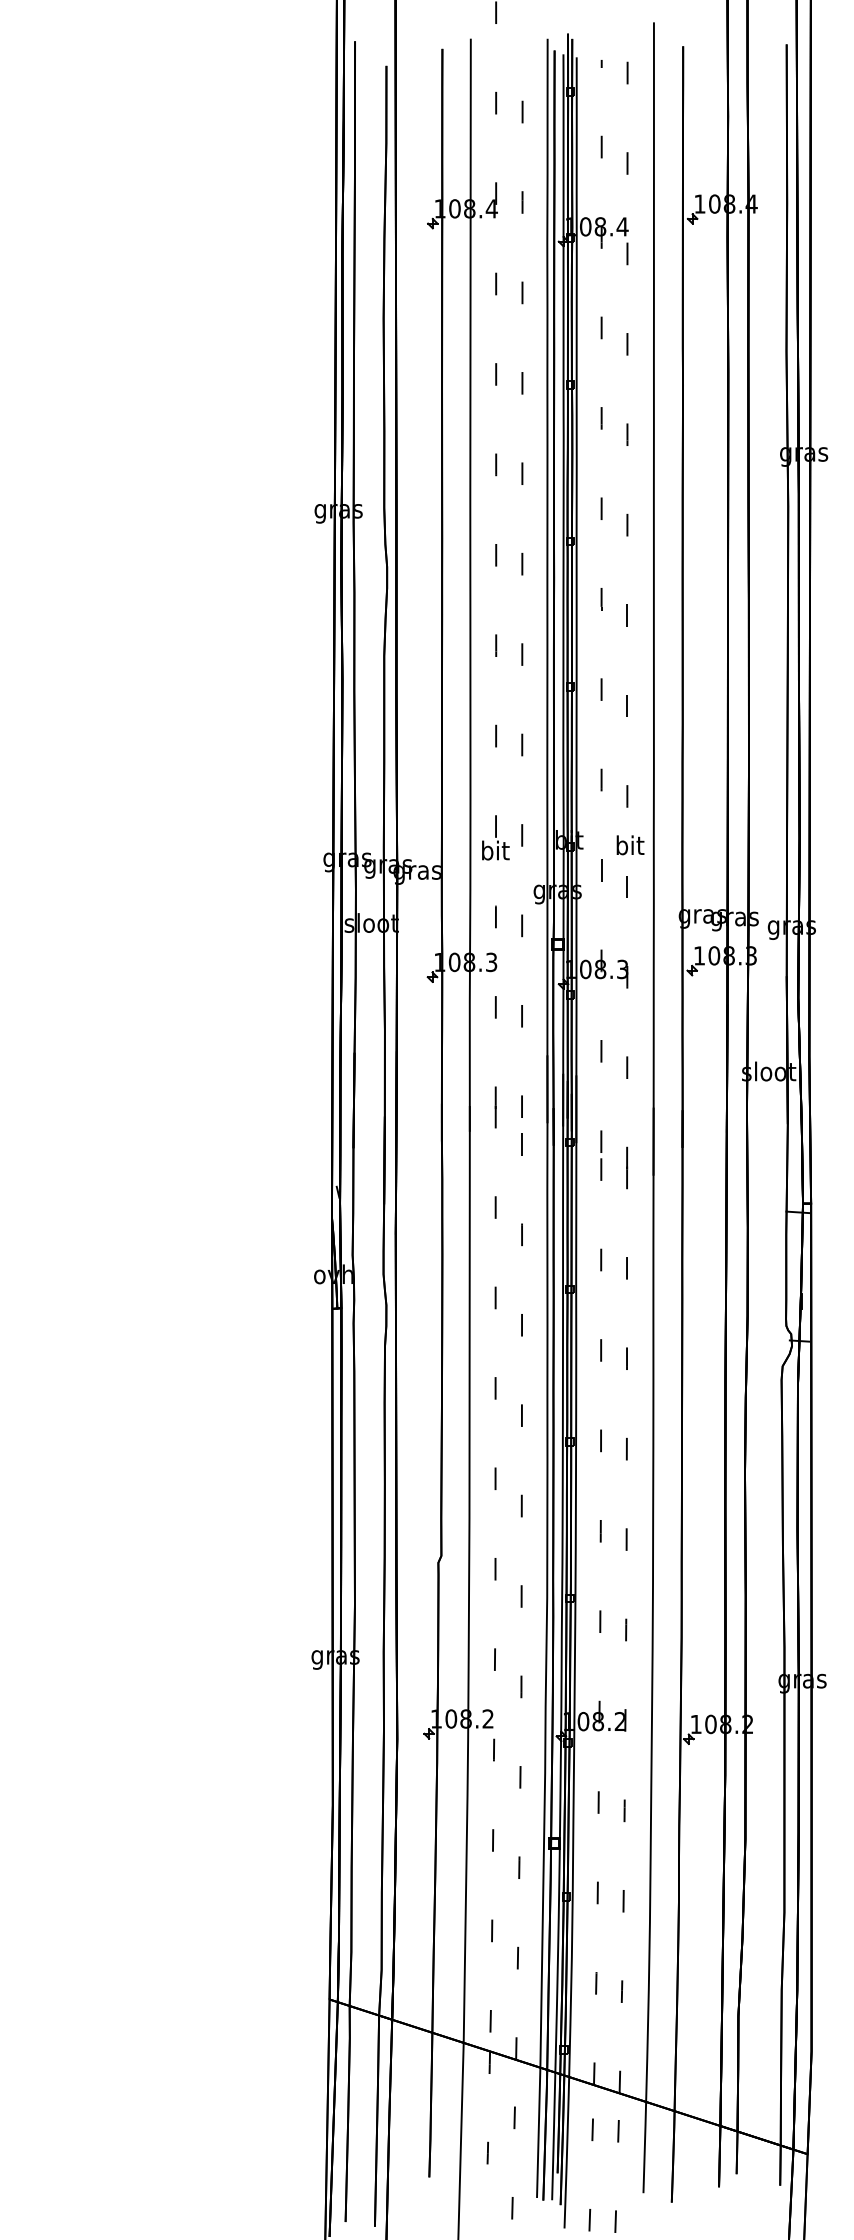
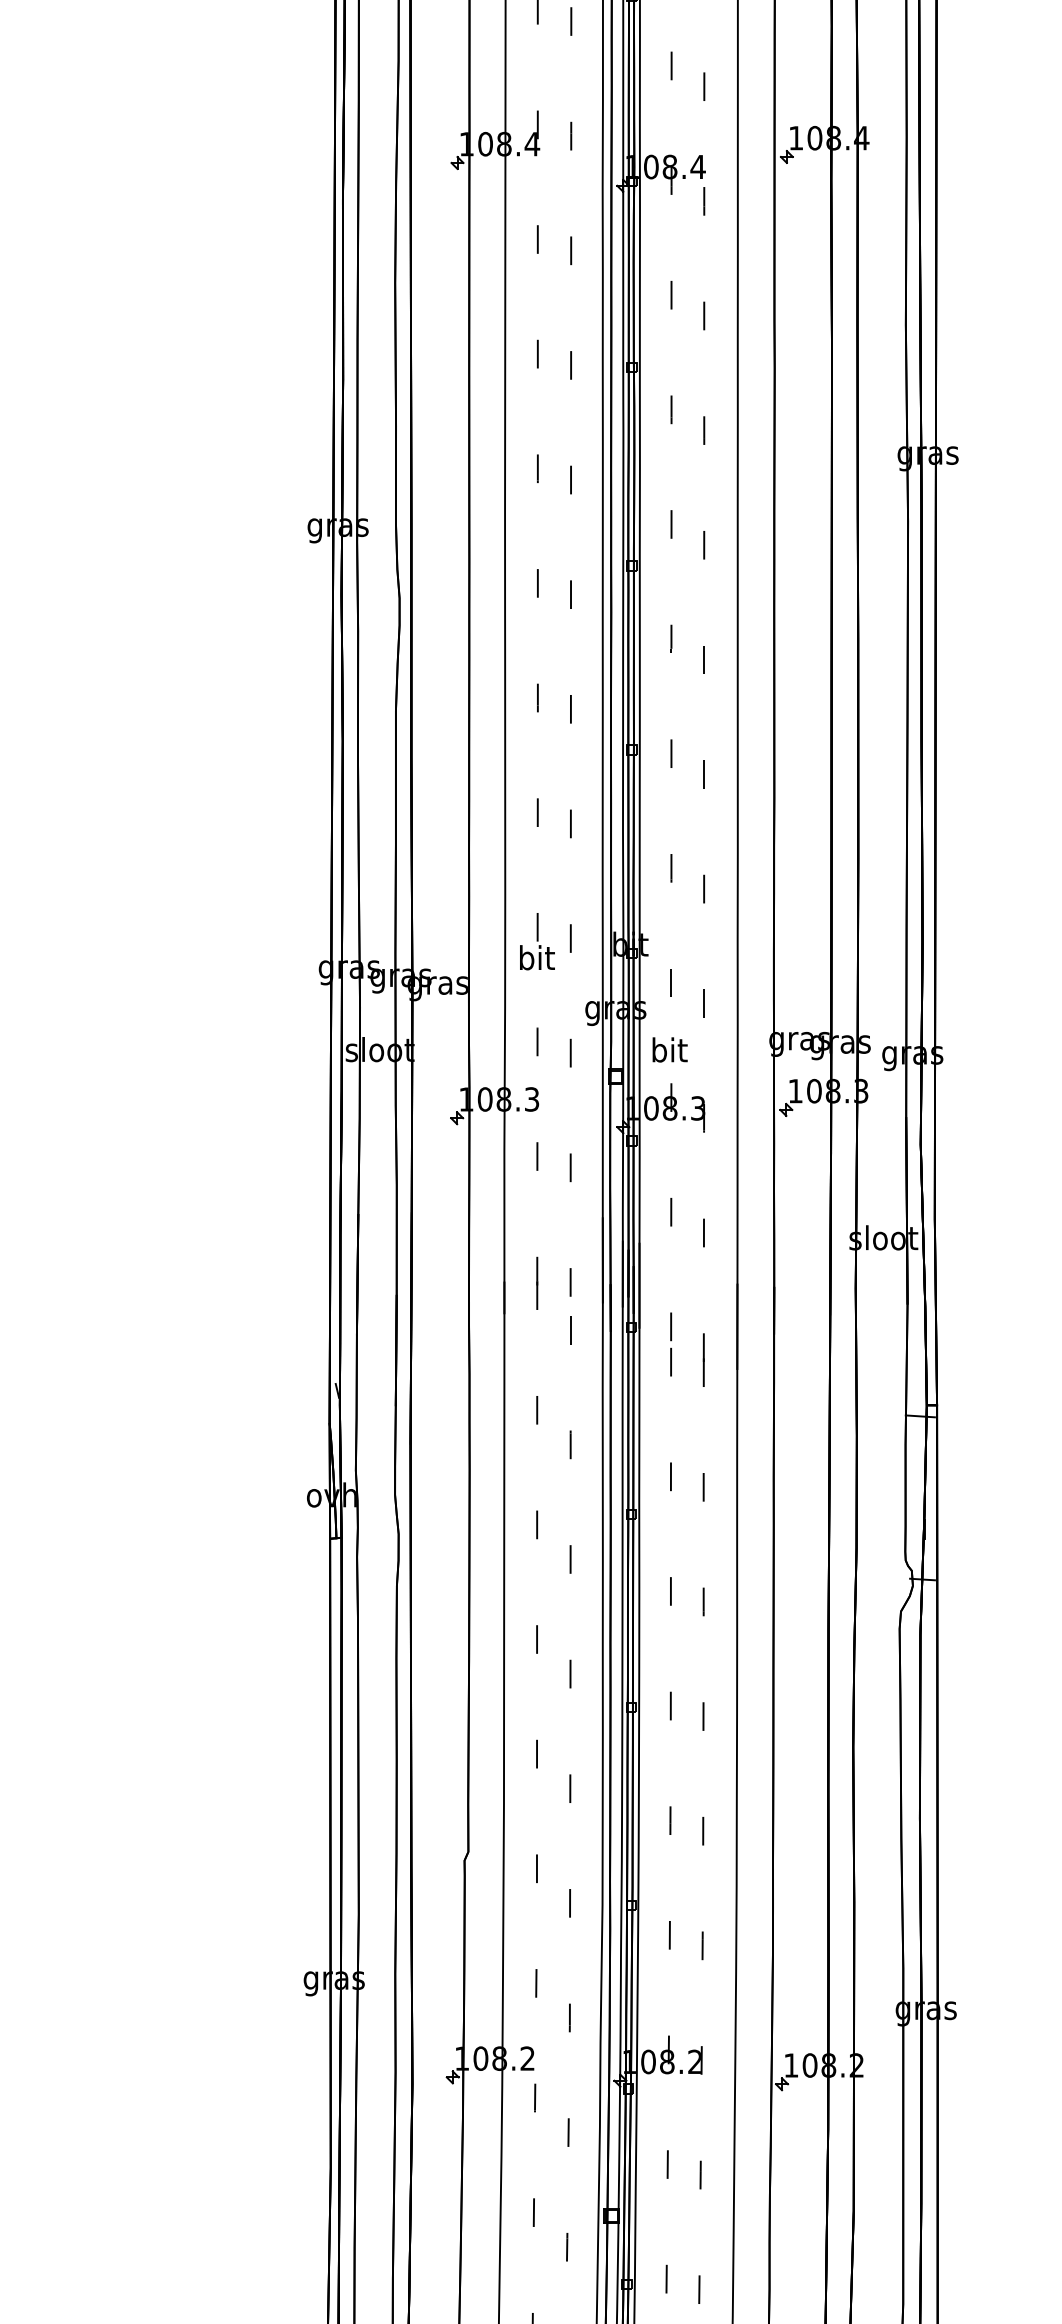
text: (630, 845) -> (670, 1050), moved

